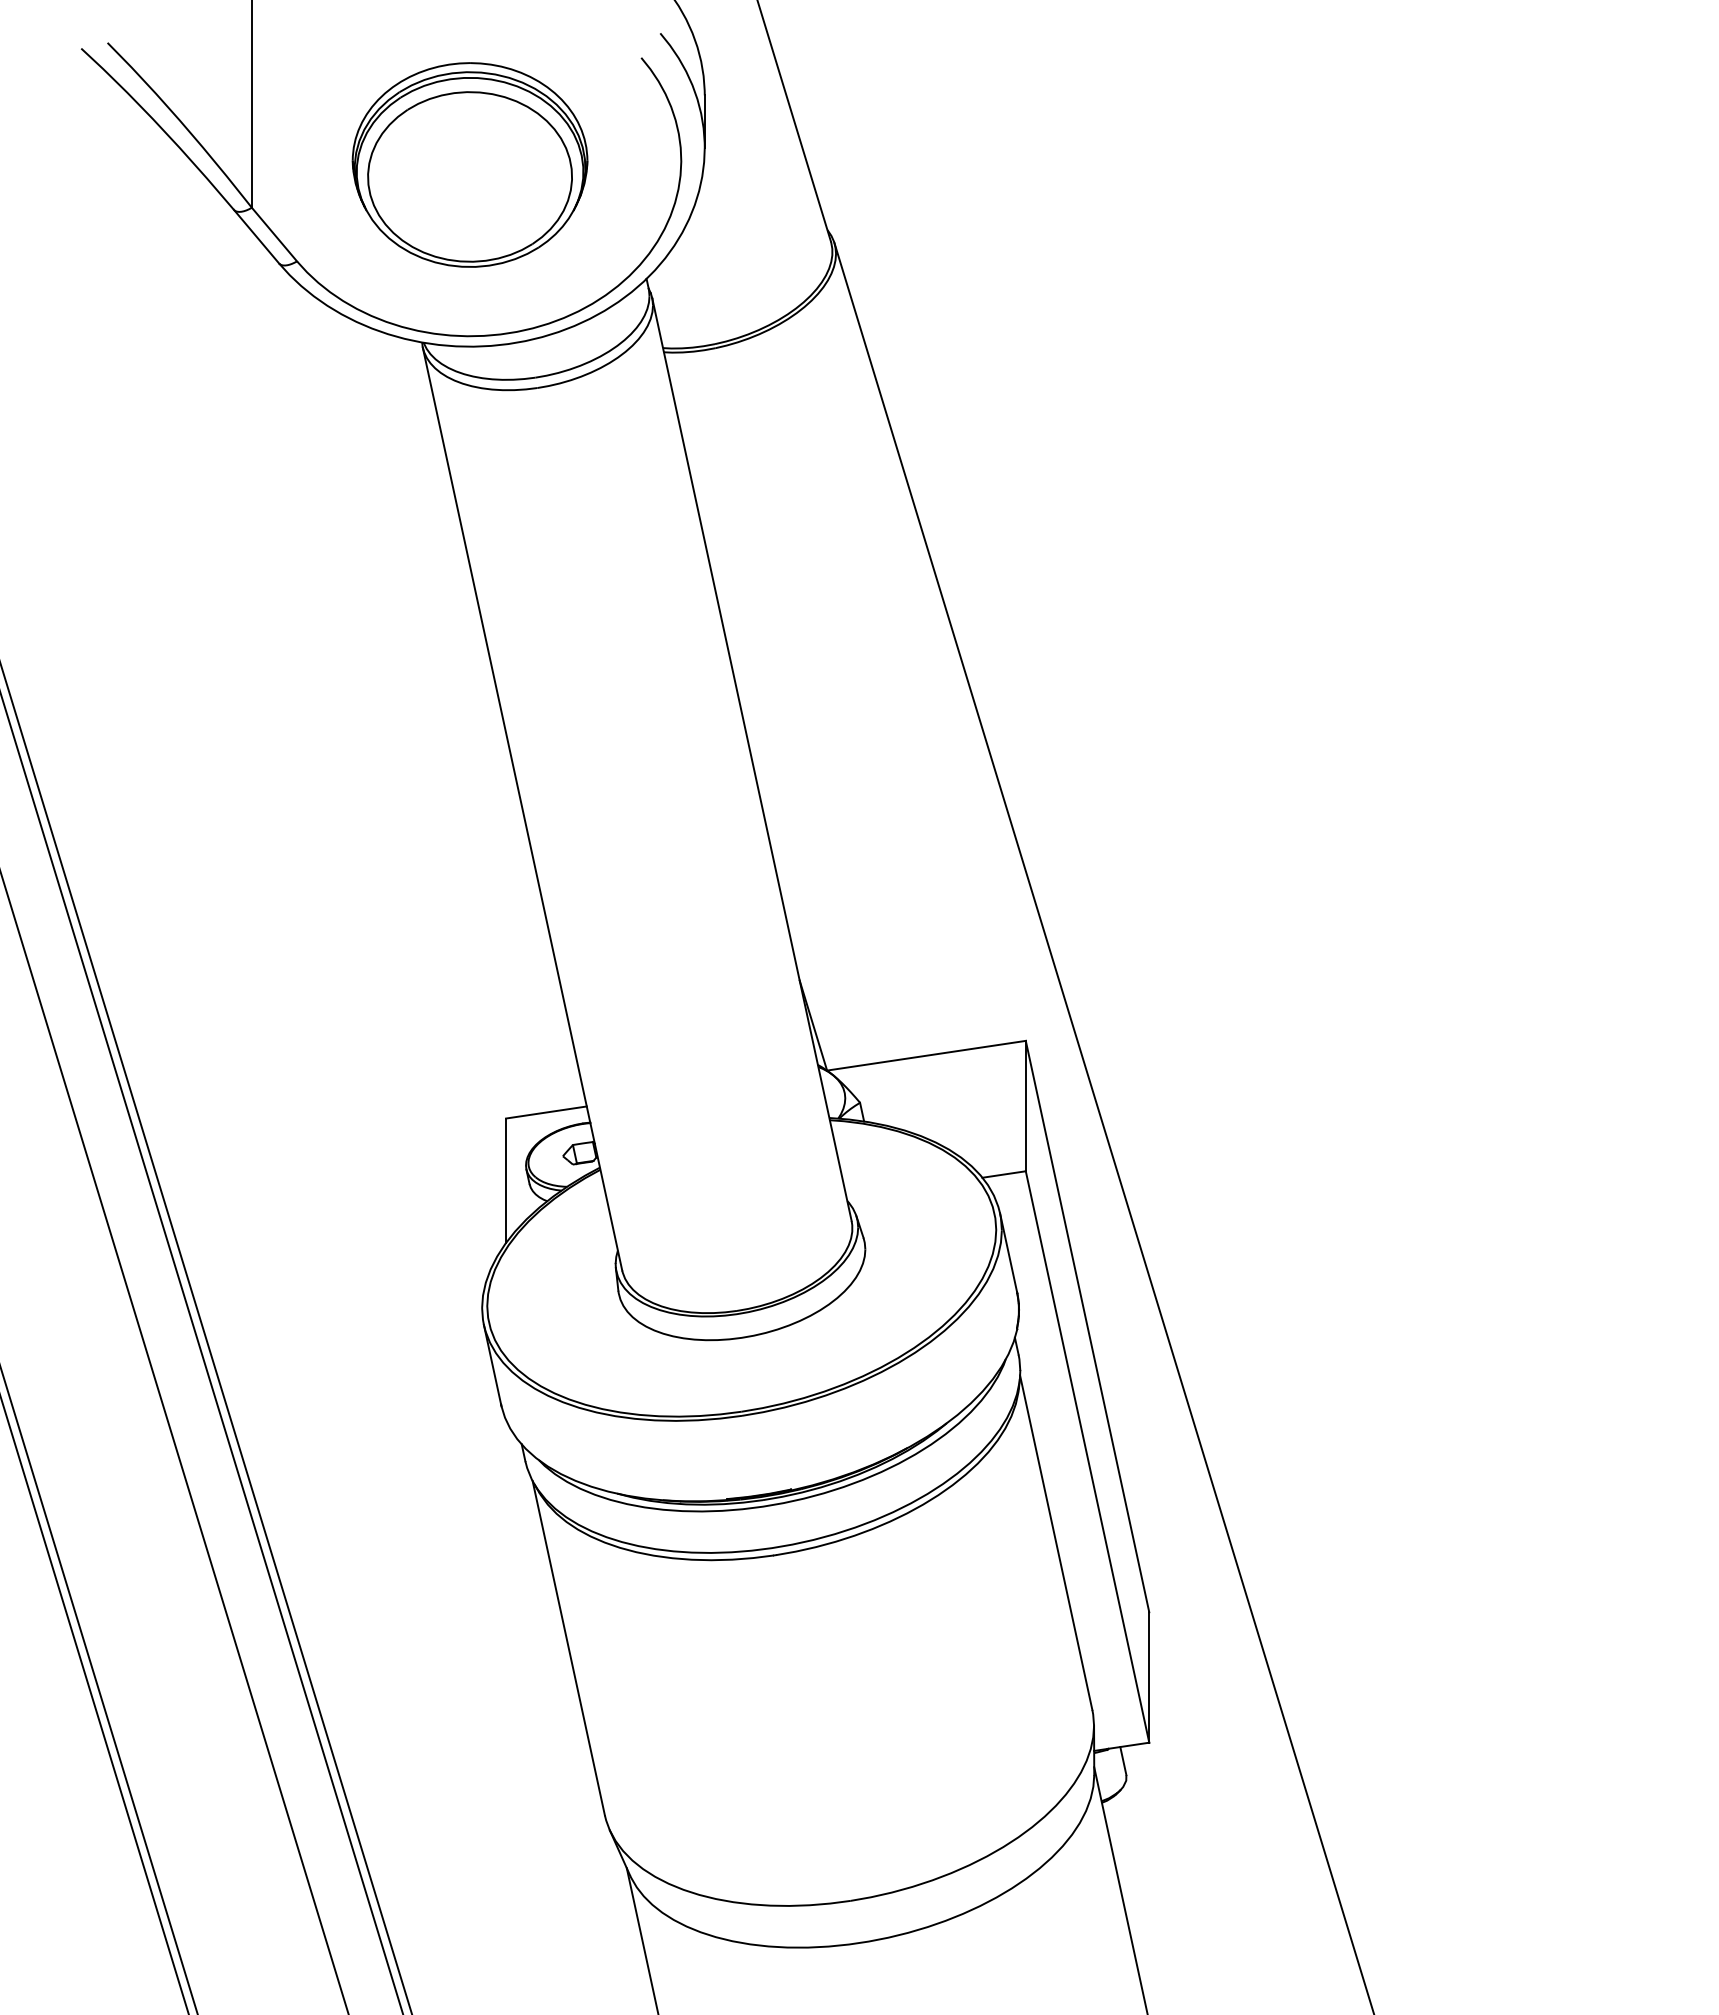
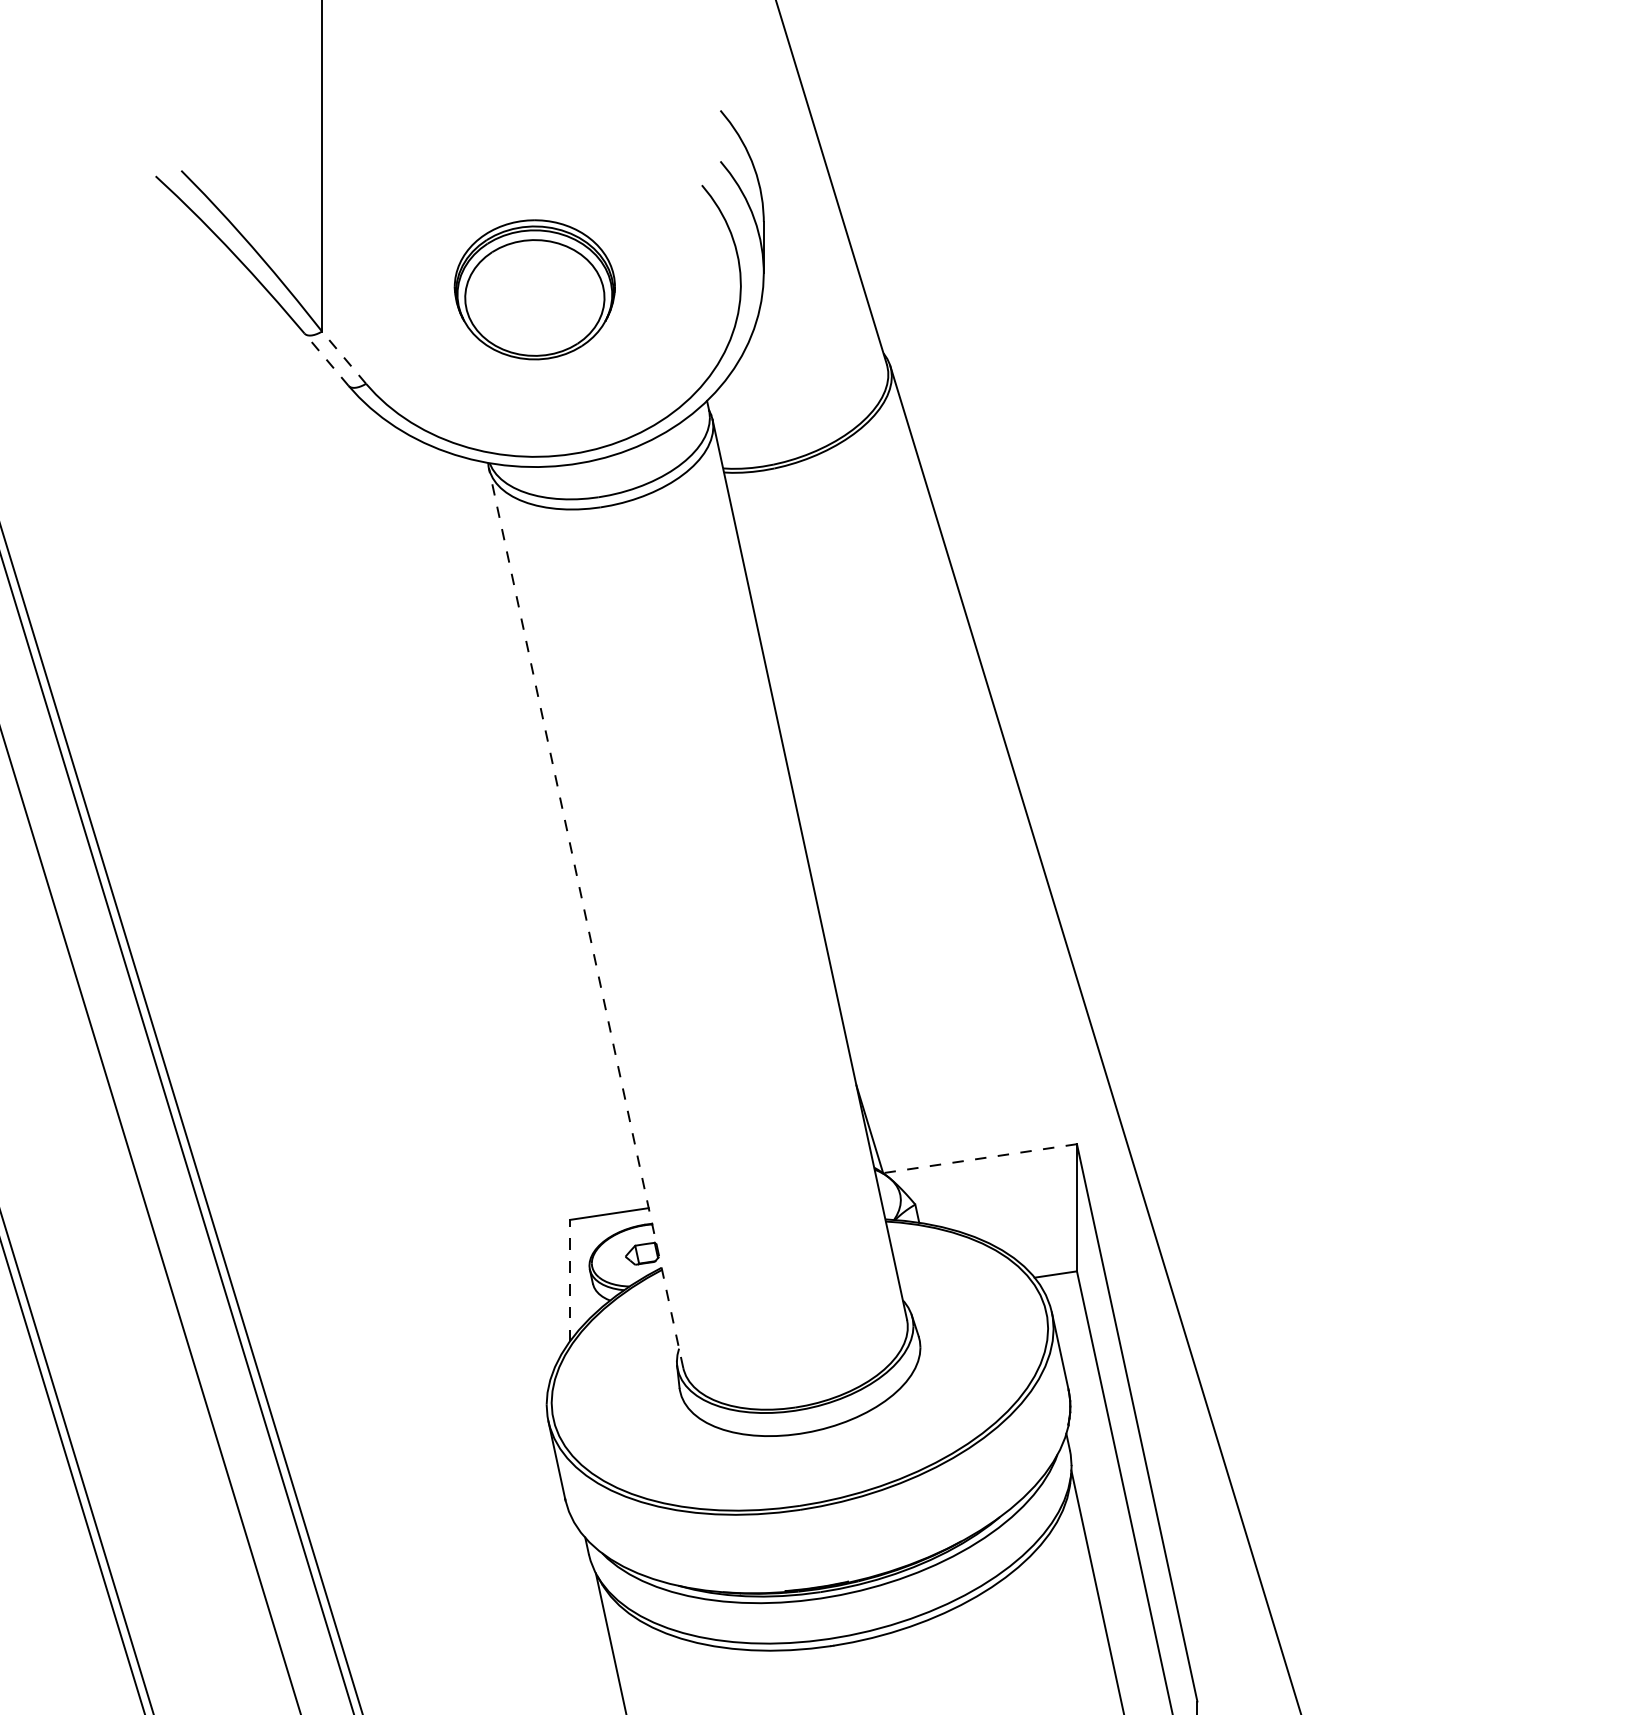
part: (469, 164) -> (534, 289), size x0.7
line: (274, 234) -> (344, 357), solid -> dashed
line: (256, 236) -> (326, 359), solid -> dashed
line: (522, 808) -> (586, 917), solid -> dashed
line: (925, 1055) -> (979, 1158), solid -> dashed
line: (506, 1180) -> (570, 1280), solid -> dashed

